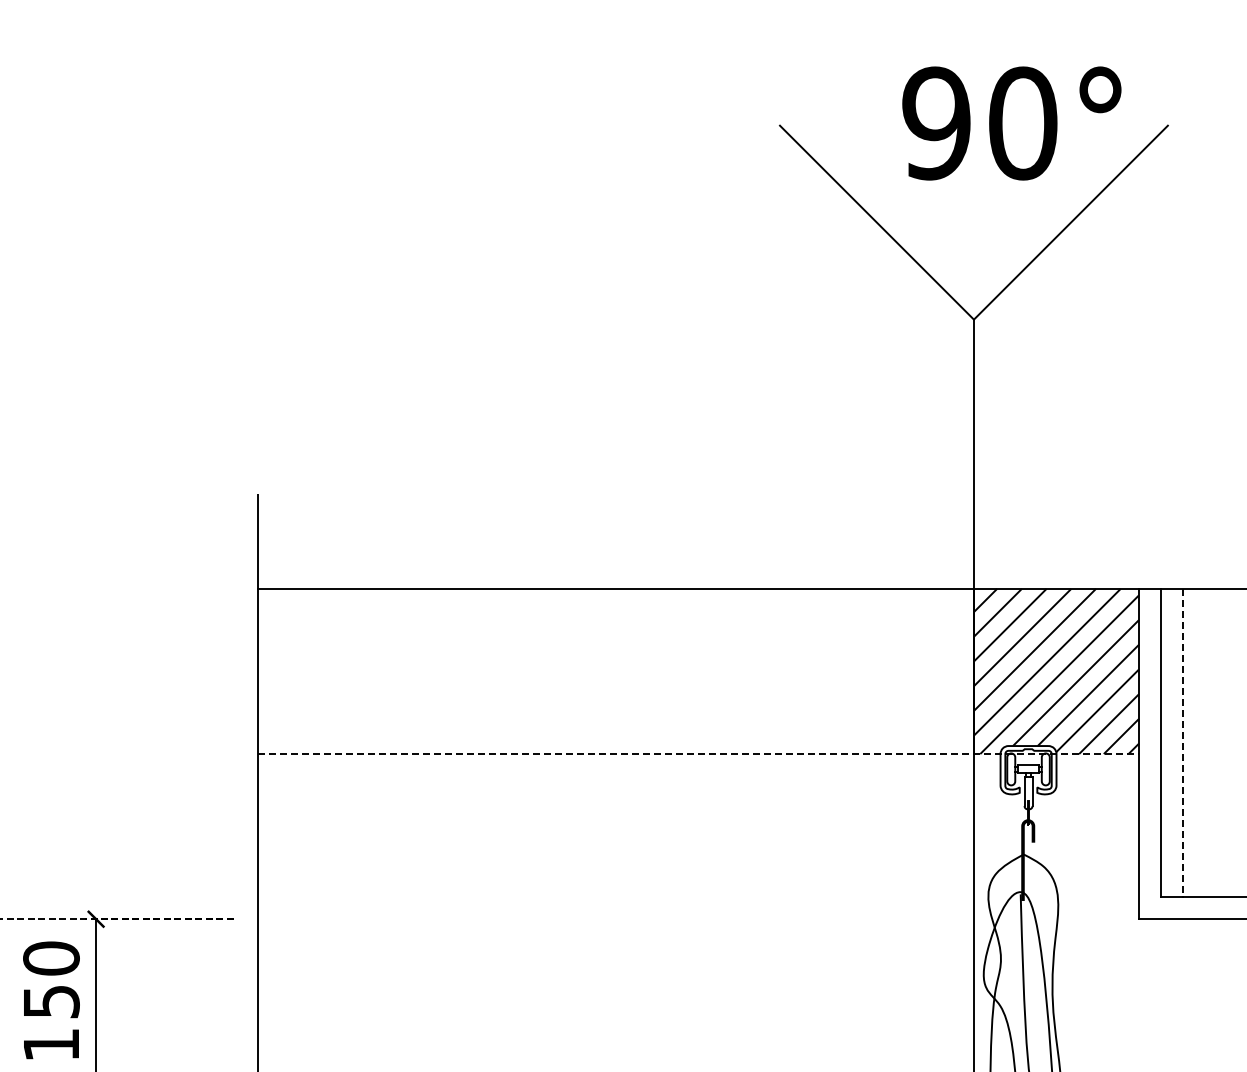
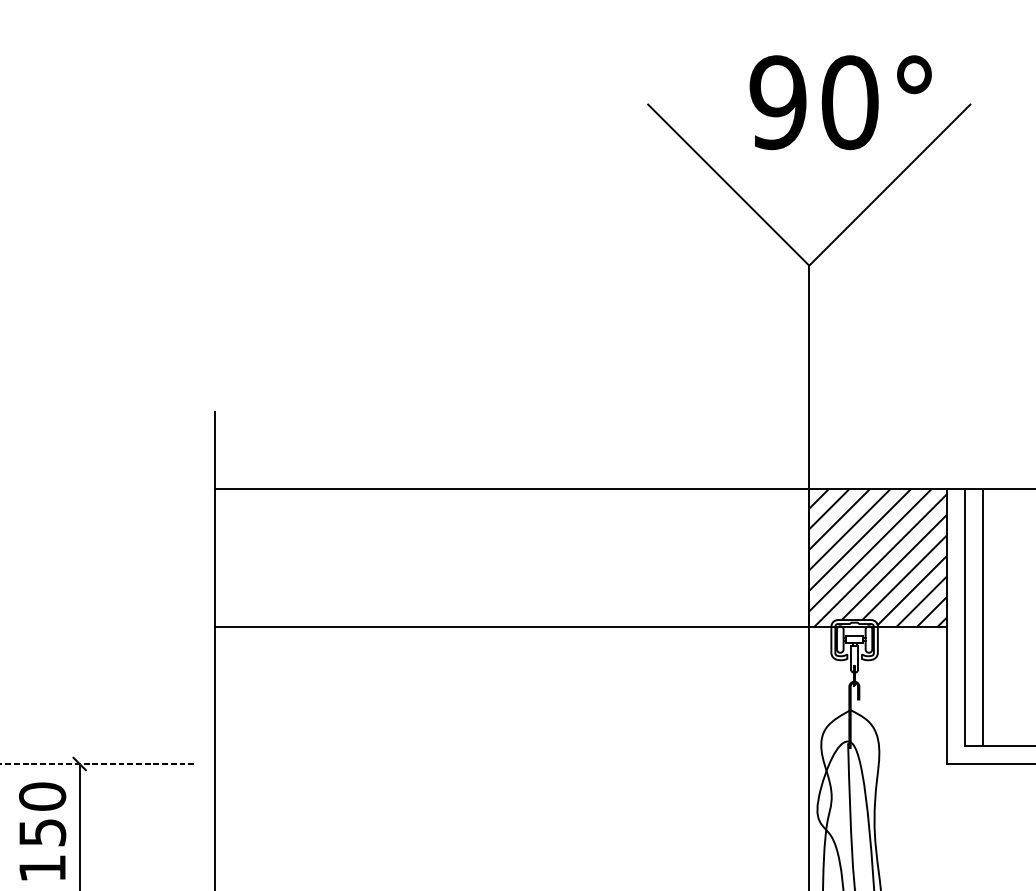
line: (1183, 743) -> (983, 617), dashed -> solid
line: (699, 754) -> (581, 627), dashed -> solid

